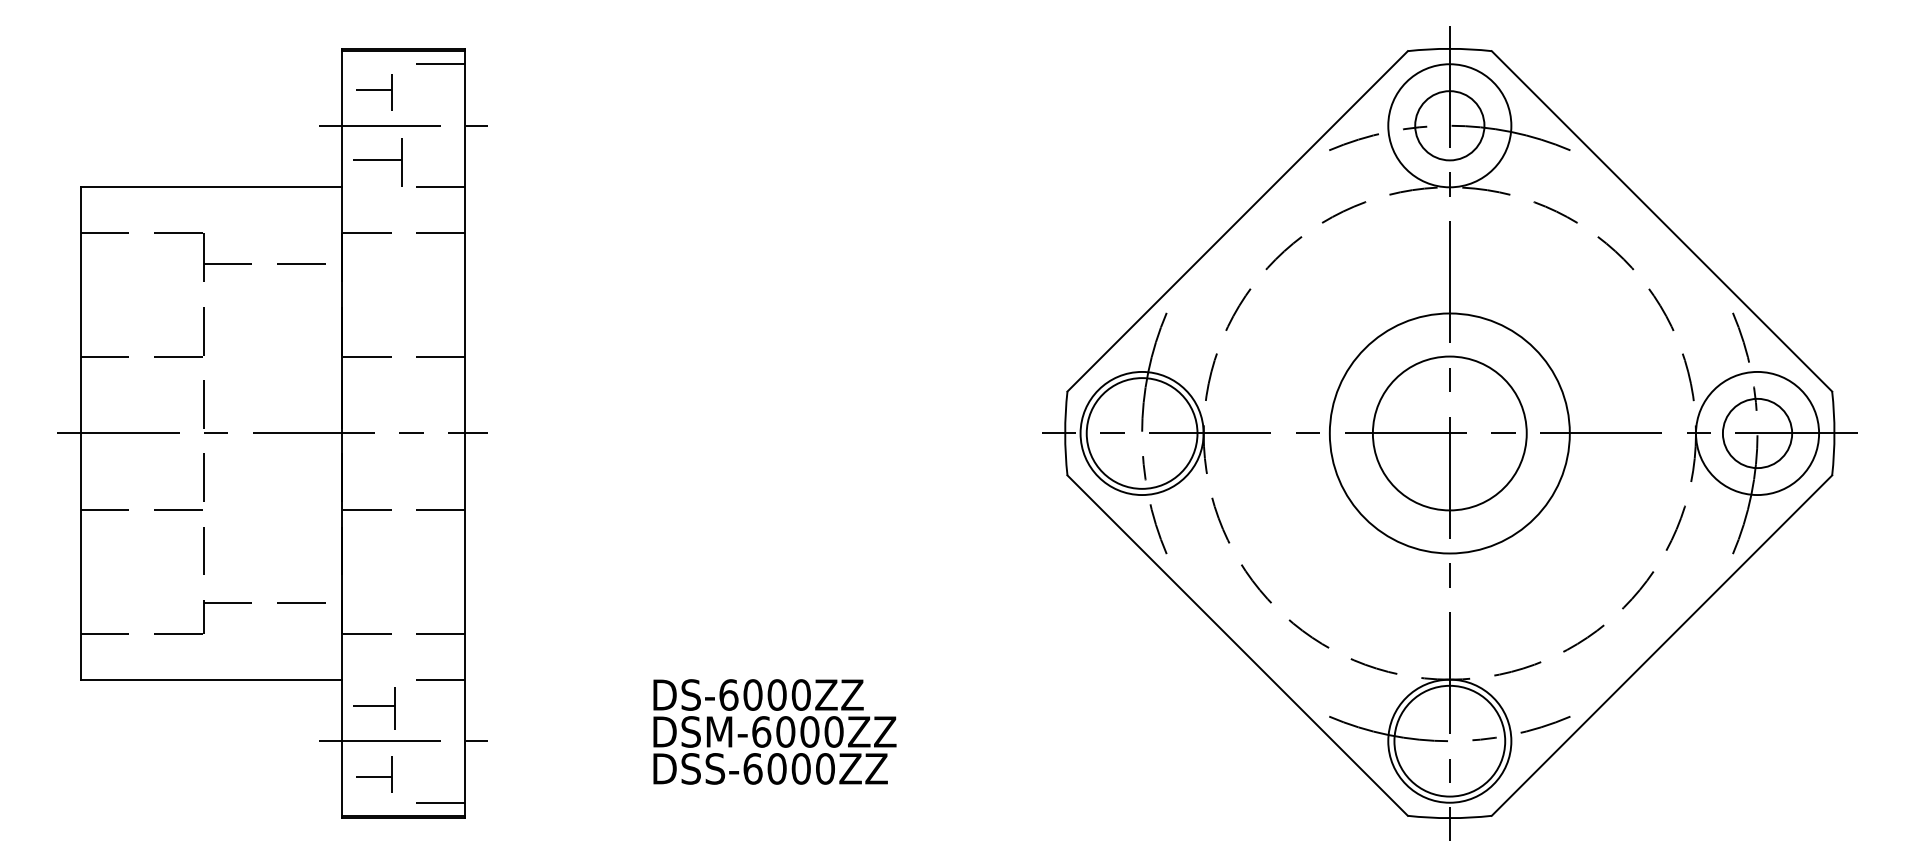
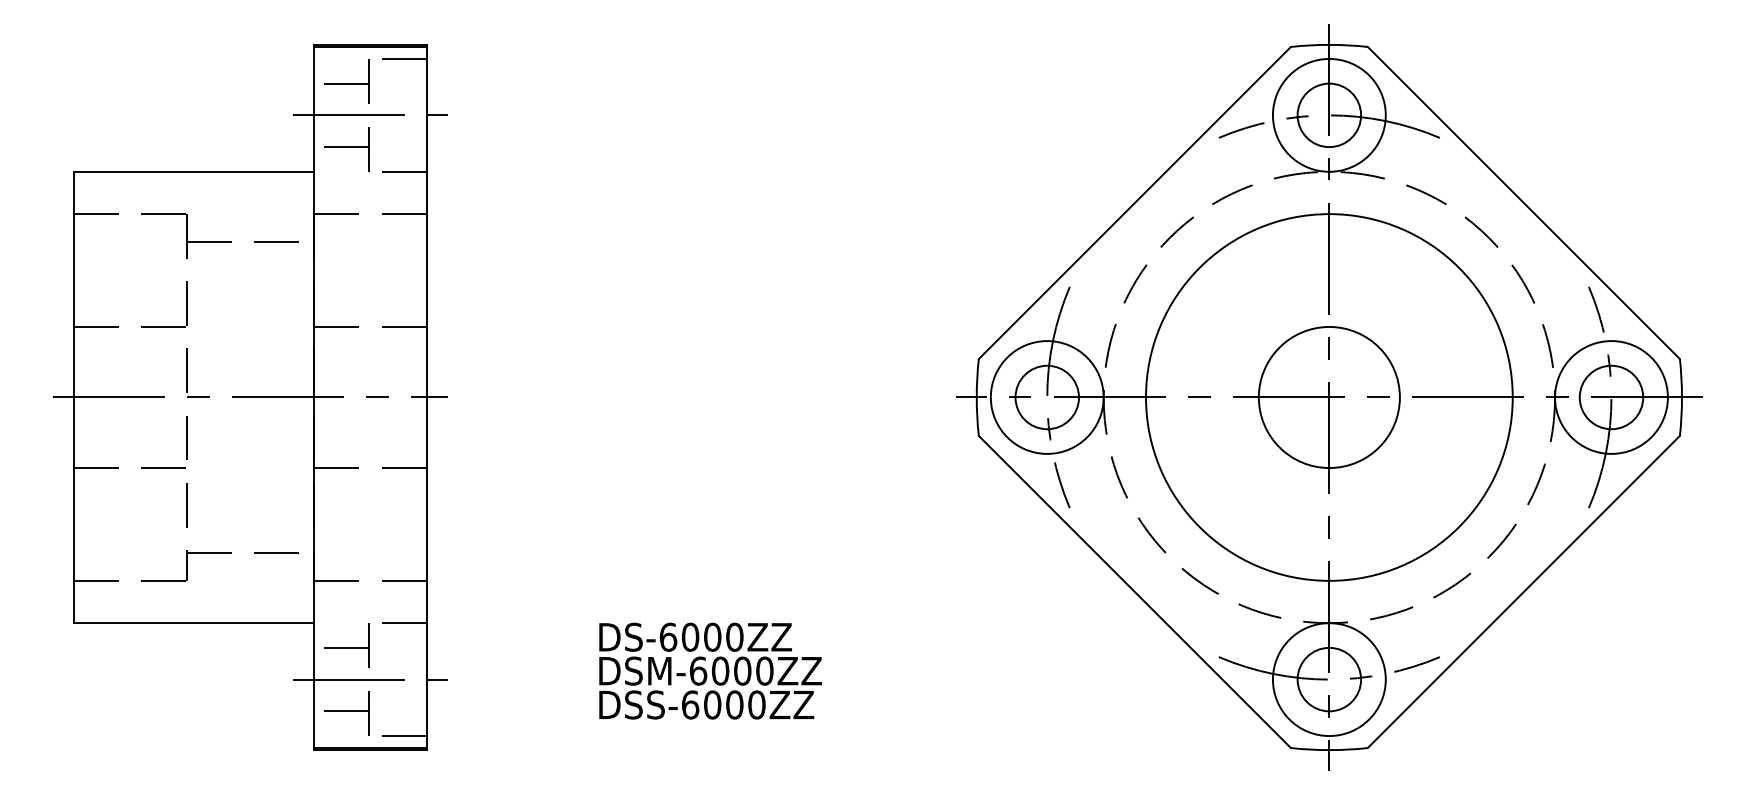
part: (377, 88) -> (346, 81), size x1.67
circle: (1141, 433) -> (1046, 397), size x0.62
circle: (1449, 433) -> (1329, 397), size x1.67
part: (377, 704) -> (346, 645), size x1.43
circle: (1449, 740) -> (1329, 678), size x0.62
part: (377, 778) -> (346, 713), size x1.67

